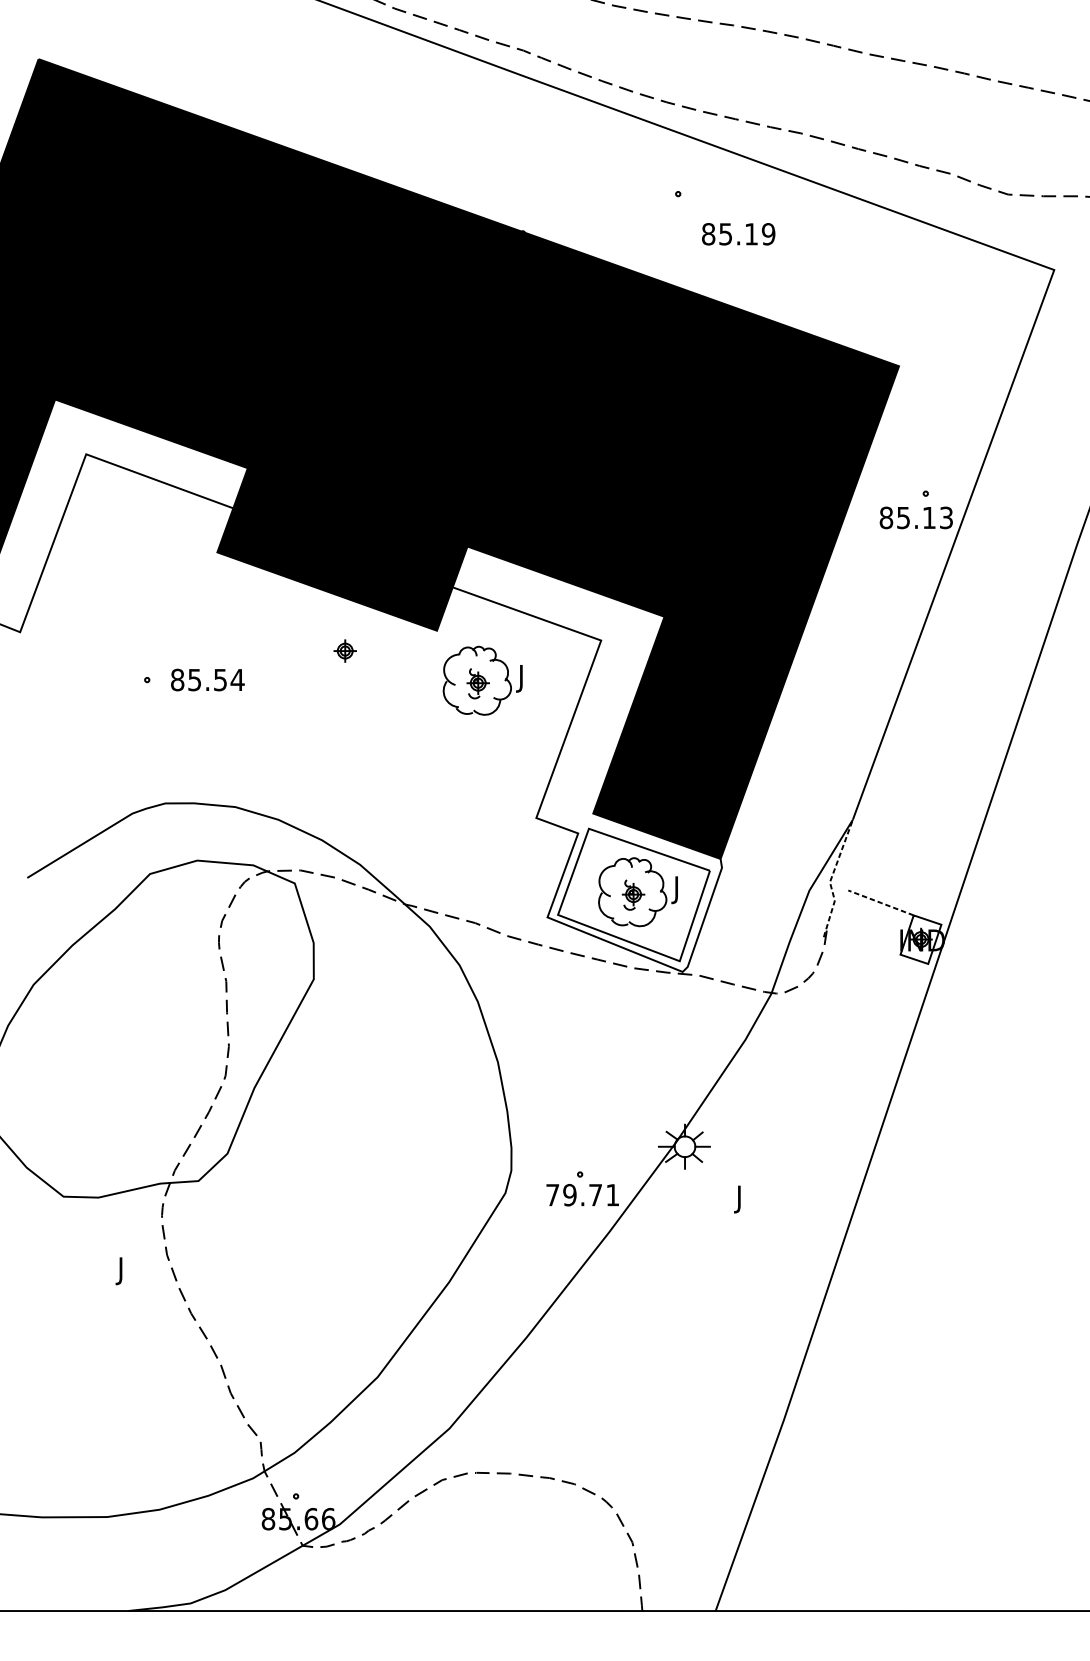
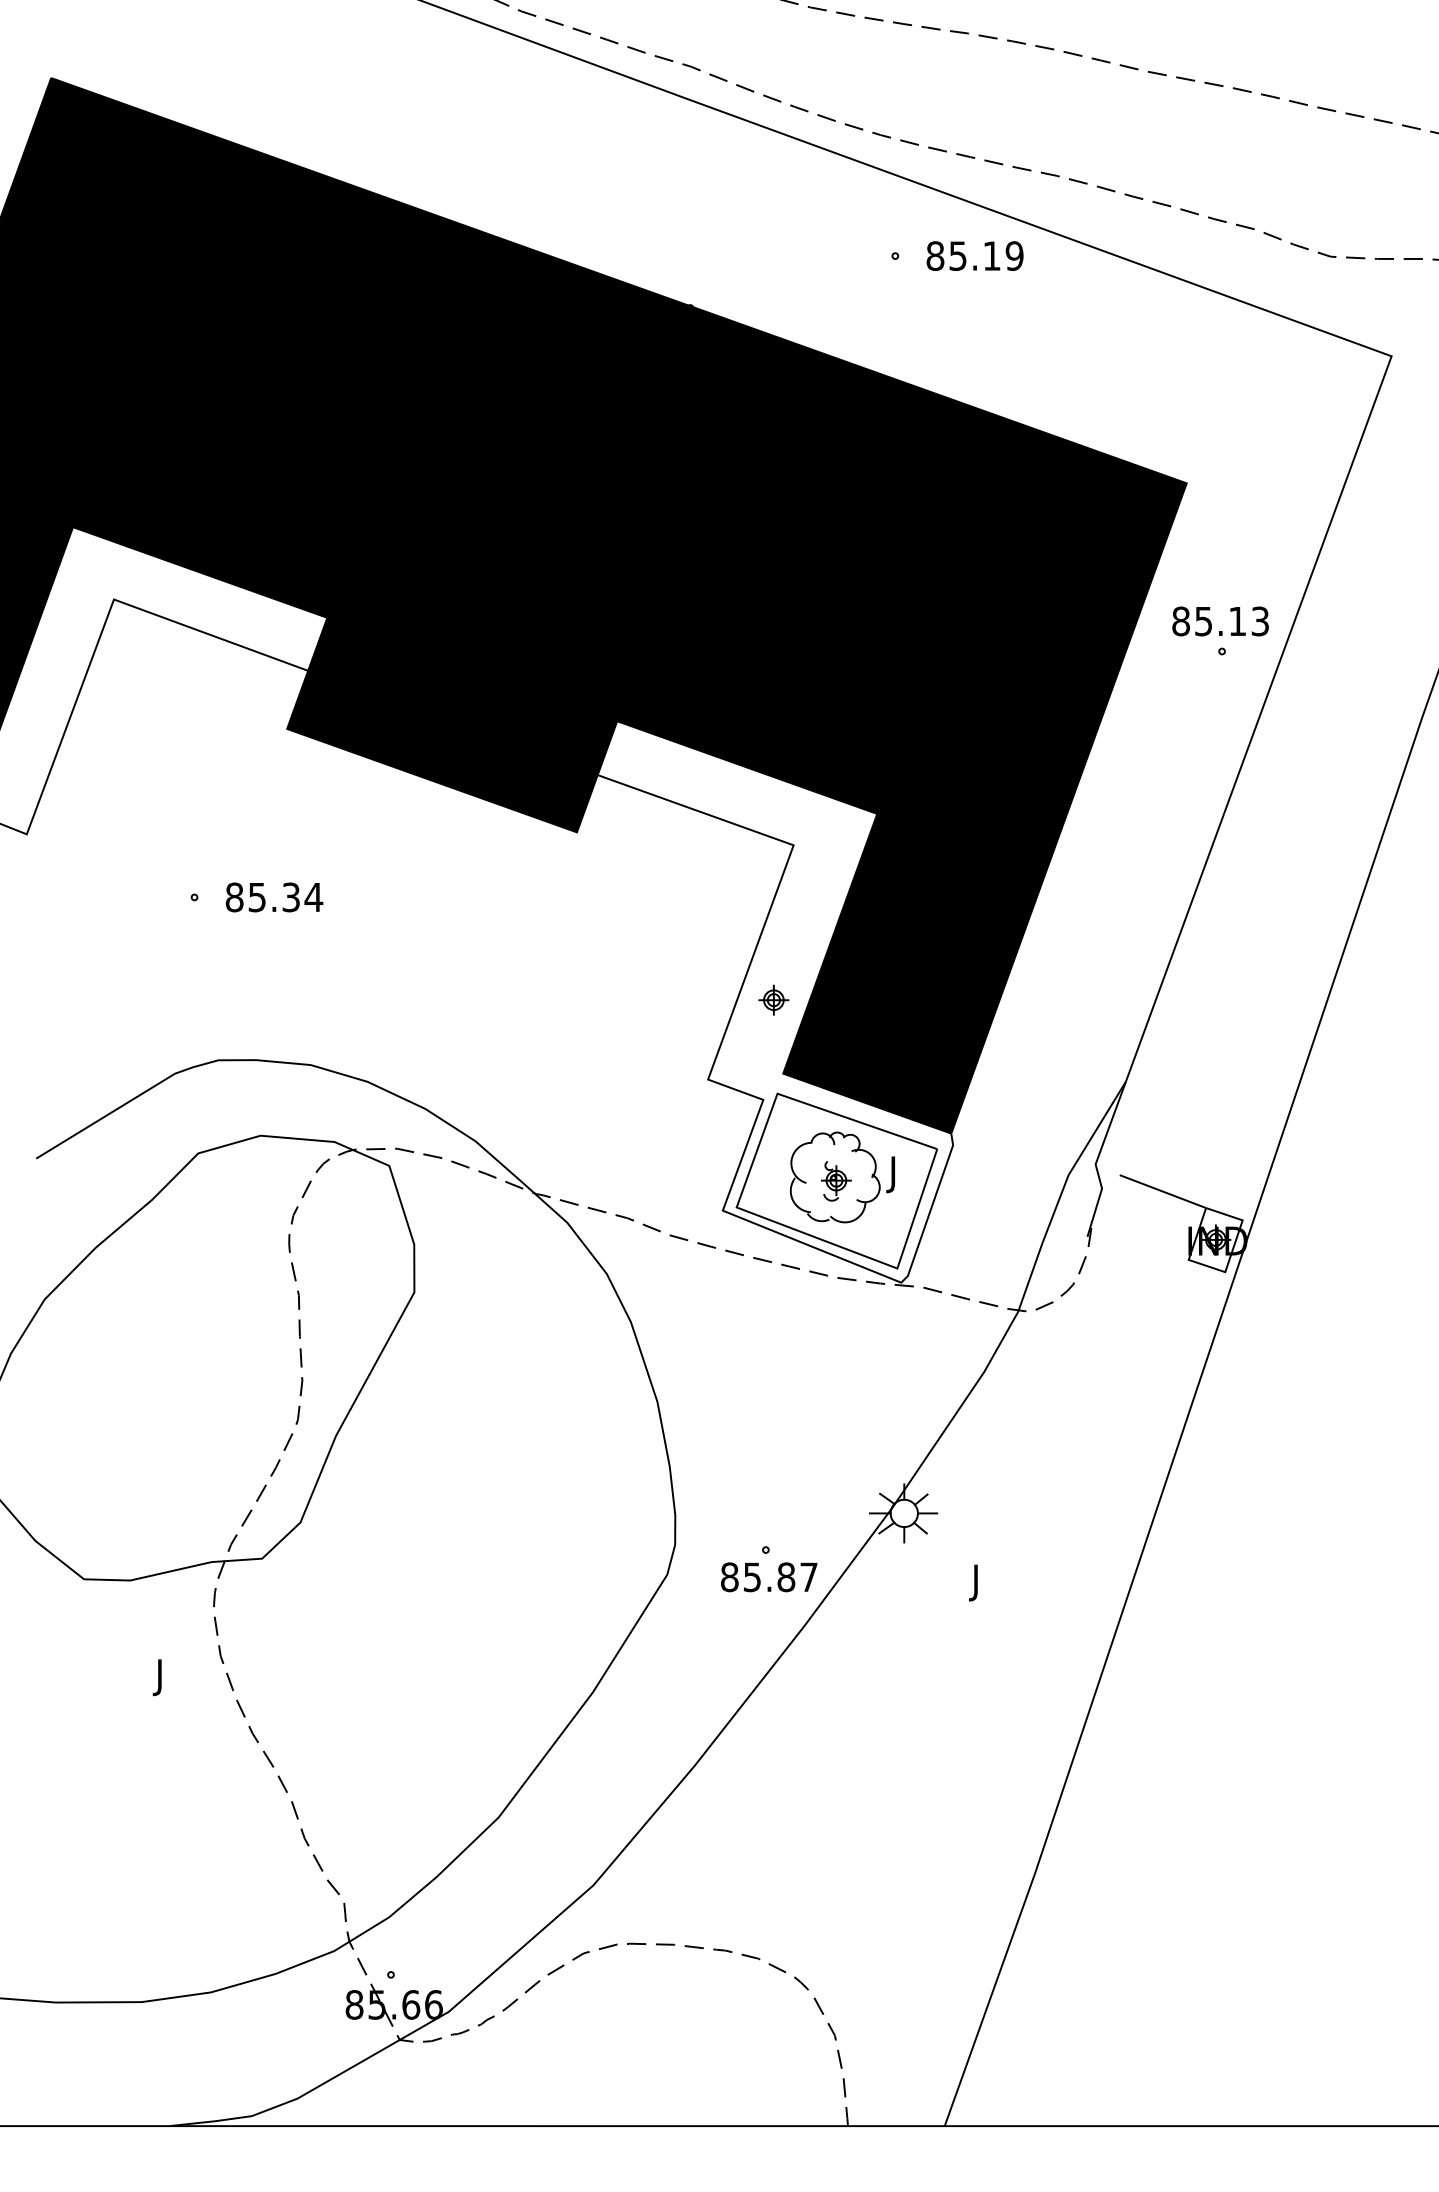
text: (738, 233) -> (974, 255), moved
text: (916, 517) -> (1220, 621), moved
part: (344, 650) -> (773, 999), moved
text: (220, 679) -> (291, 896), 85.54 -> 85.34
part: (482, 680) -> (636, 898), removed
line: (831, 878) -> (1097, 1159), dashed -> solid
line: (880, 902) -> (1162, 1191), dashed -> solid
text: (582, 1195) -> (769, 1577), 79.71 -> 85.87

